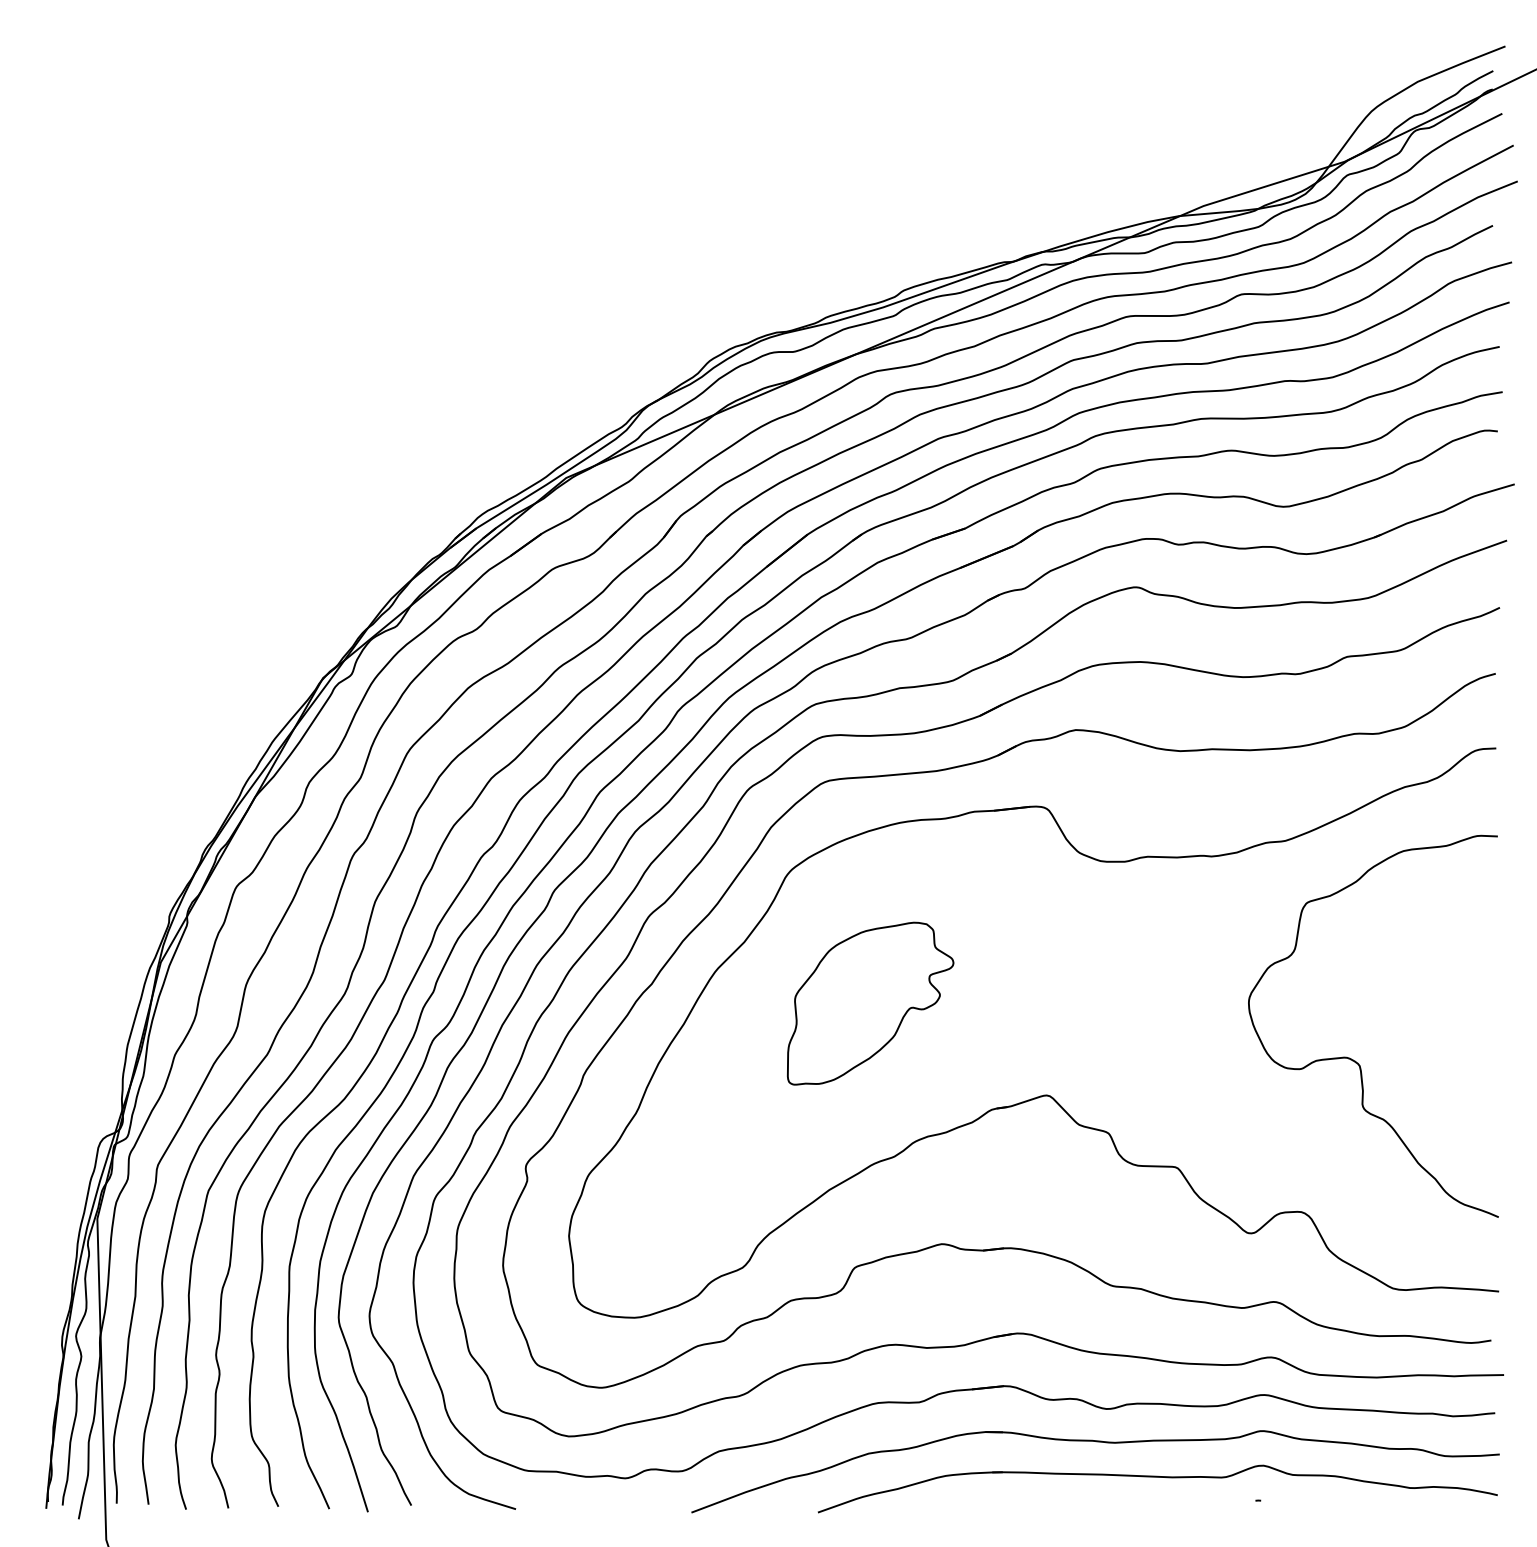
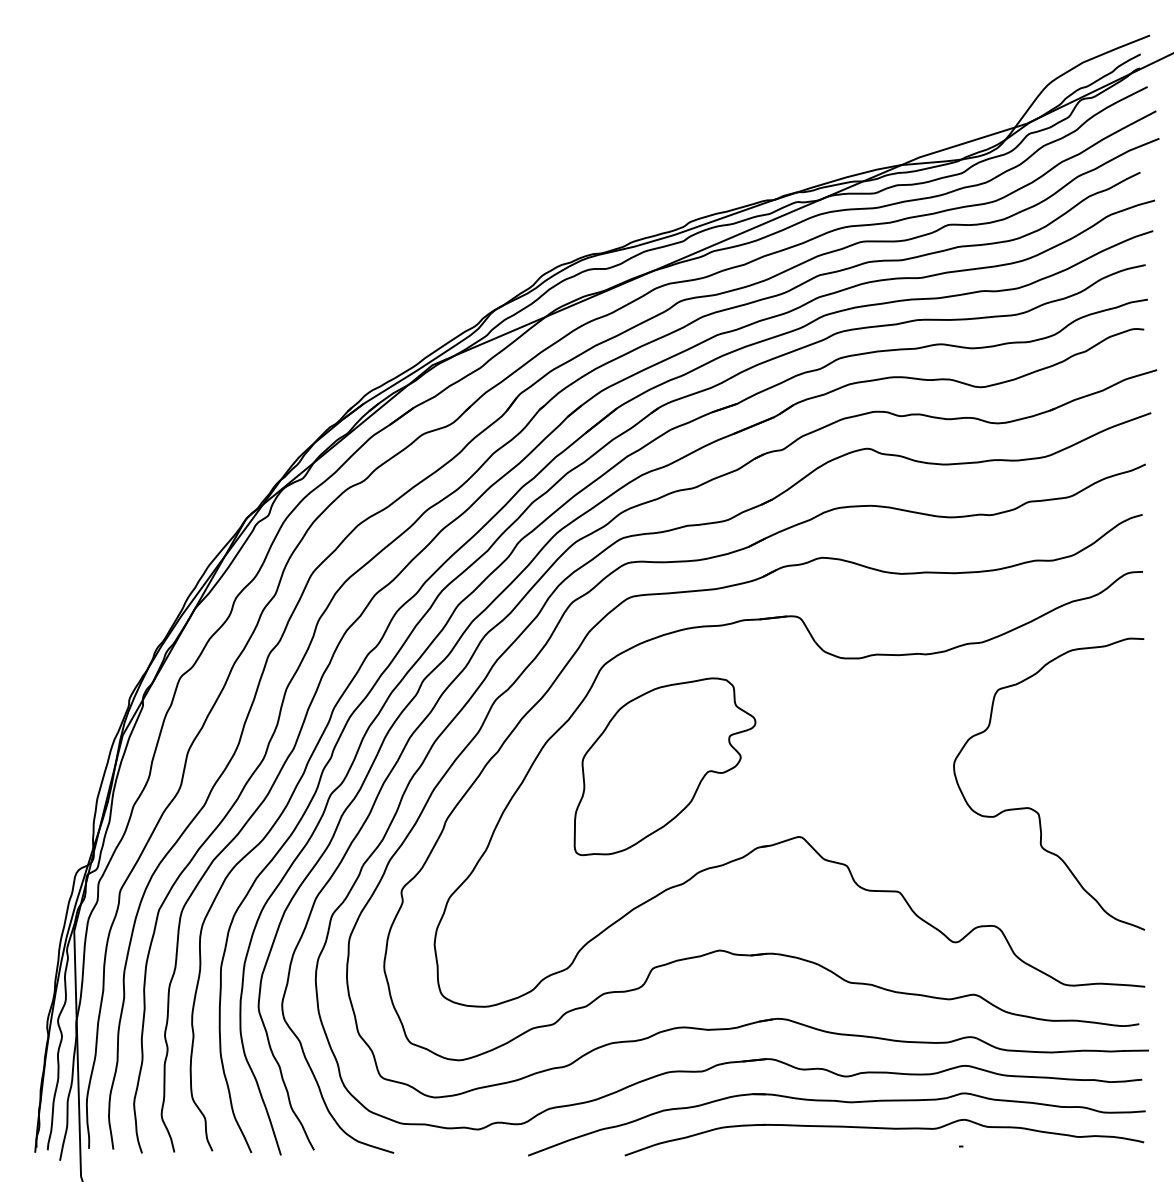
part: (870, 1003) -> (664, 766), size x1.43

